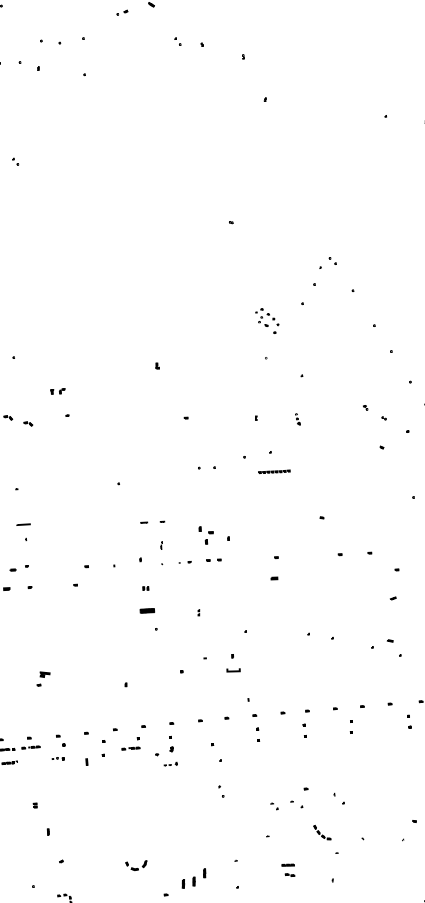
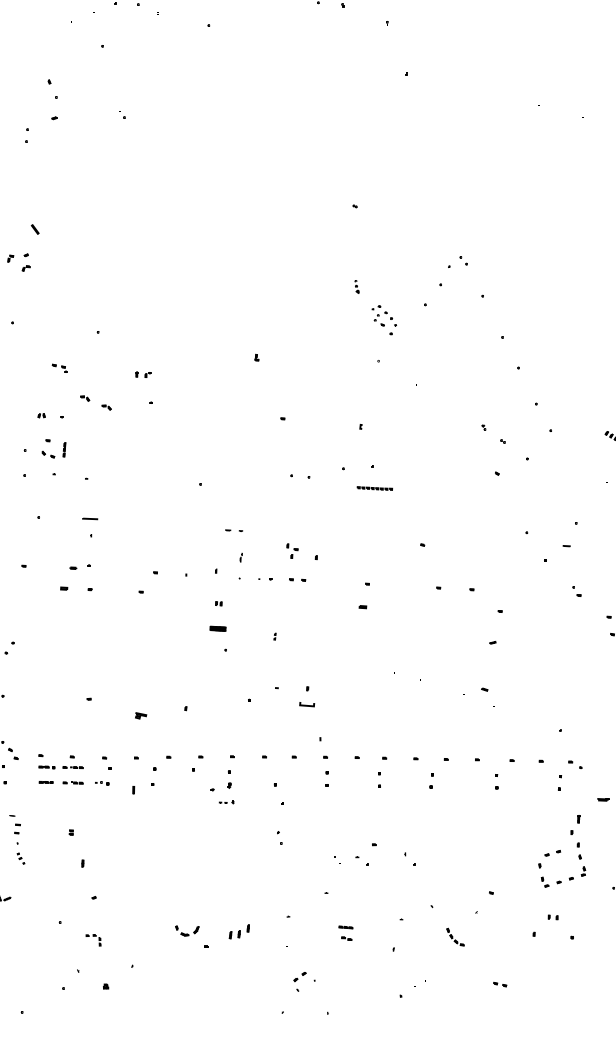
part: (297, 419) -> (356, 286), moved
part: (153, 521) -> (234, 530), size x0.62
part: (206, 534) -> (292, 550), size x0.71
part: (45, 674) -> (141, 715), moved
line: (130, 748) -> (72, 782), moved
part: (322, 832) -> (455, 936), moved
part: (136, 865) -> (187, 930), moved
part: (193, 878) -> (238, 931), size x0.71

